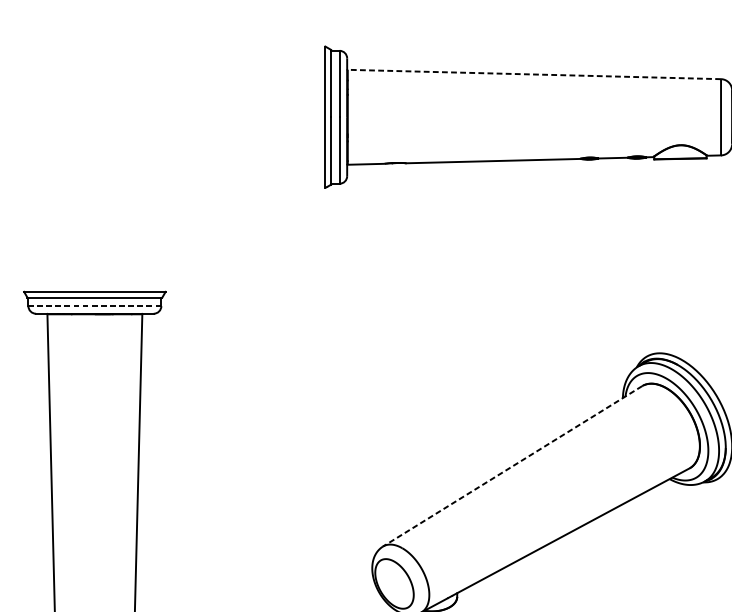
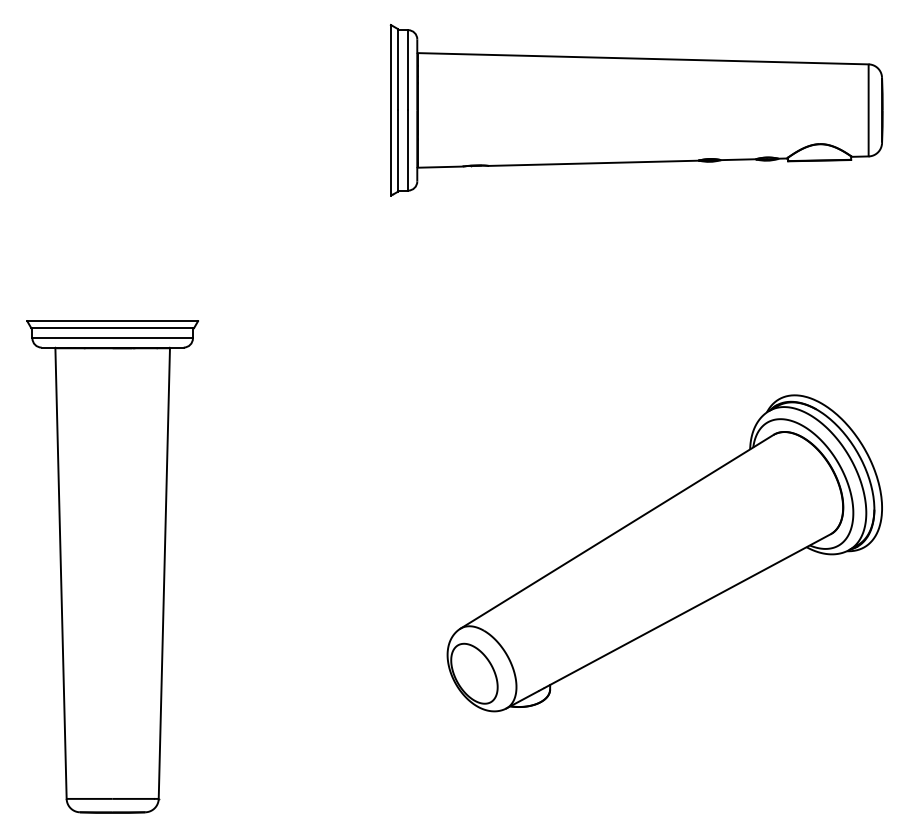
line: (533, 74) -> (642, 58), dashed -> solid
line: (94, 306) -> (112, 338), dashed -> solid
line: (512, 466) -> (616, 532), dashed -> solid

